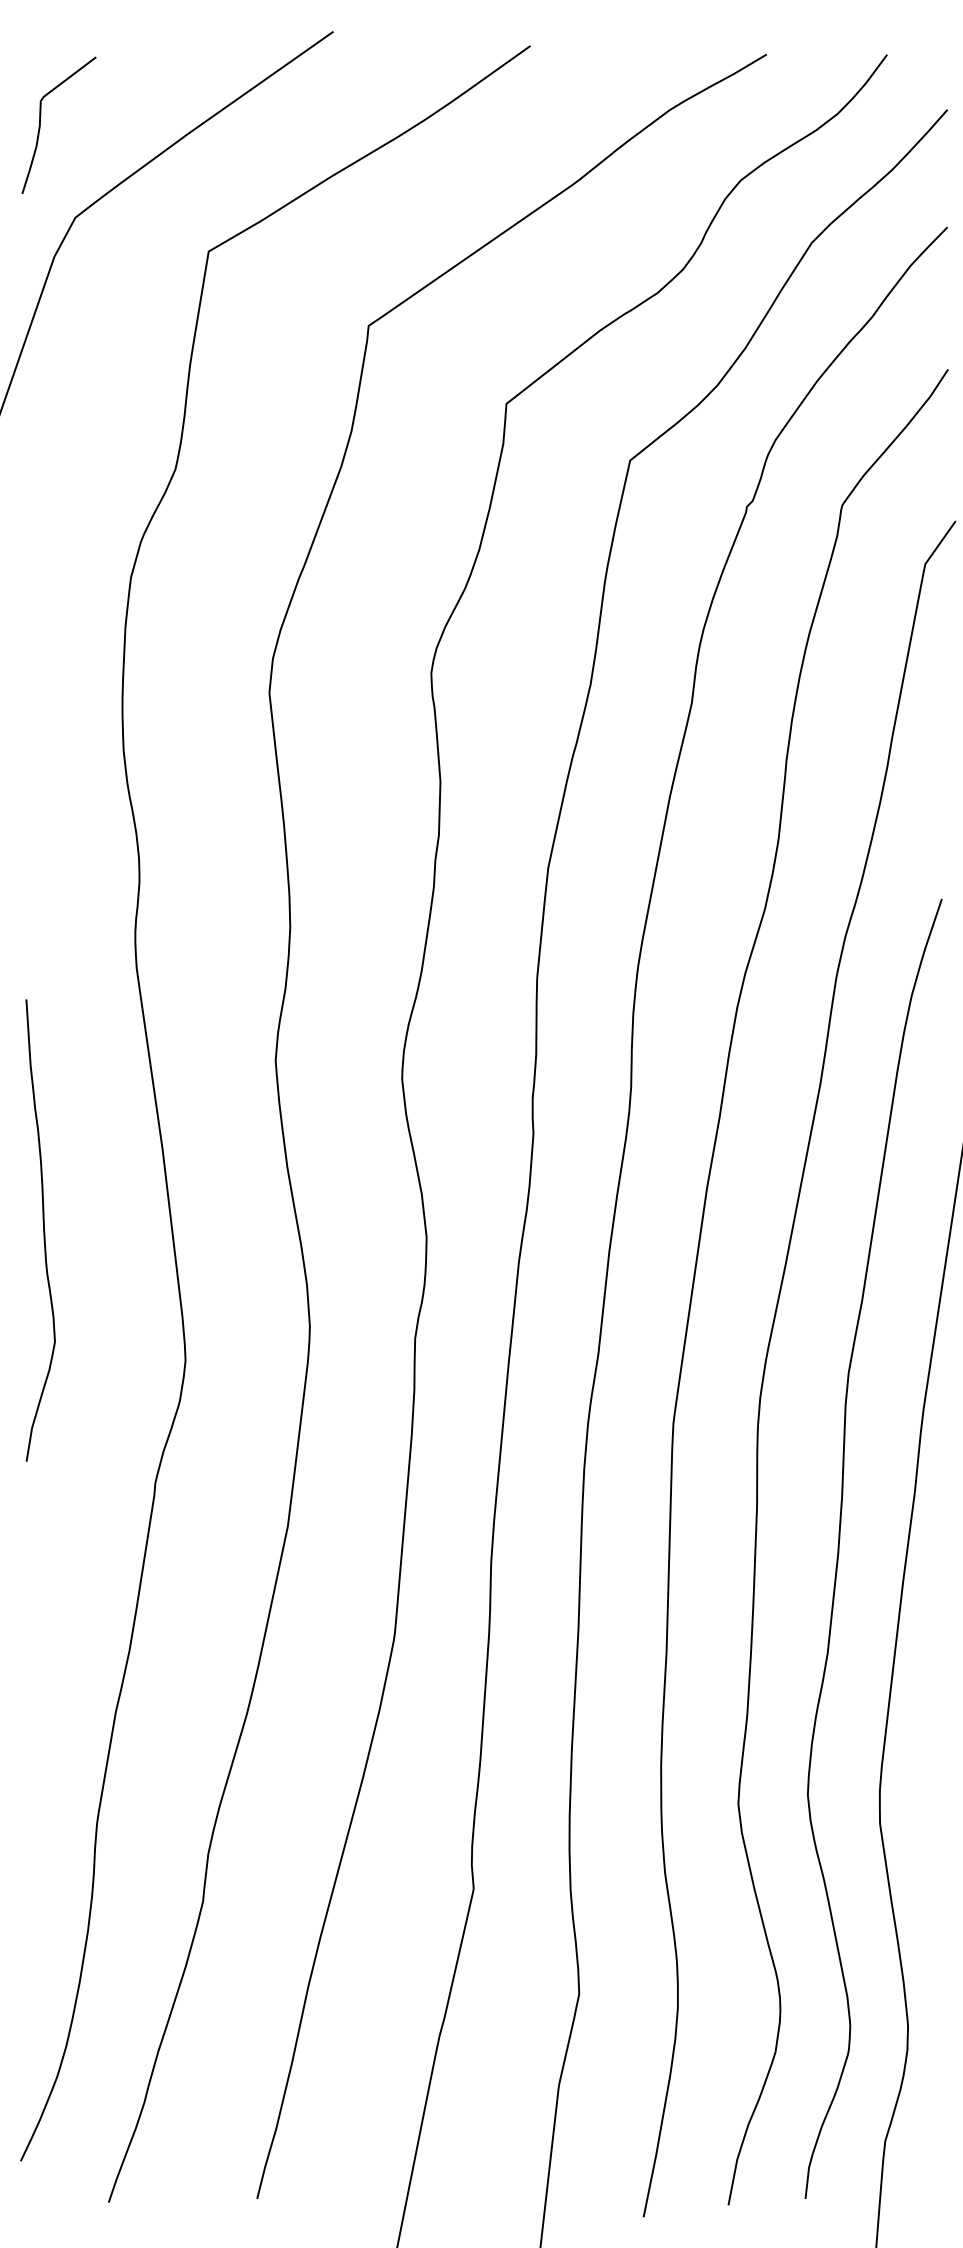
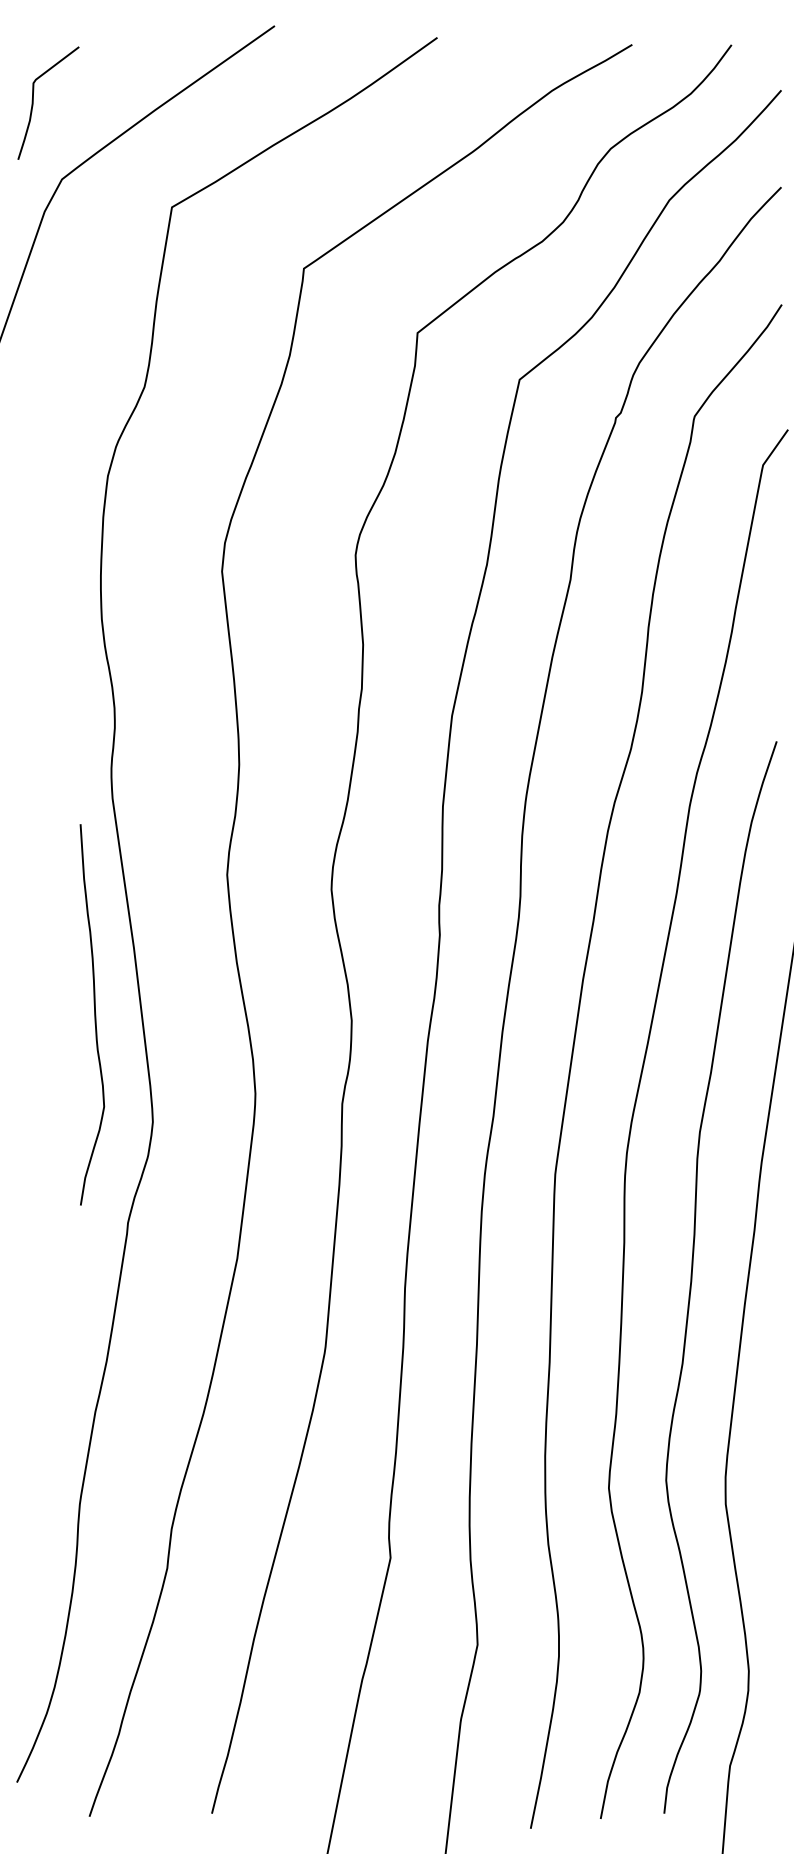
curve: (43, 1230) -> (94, 1014), moved

